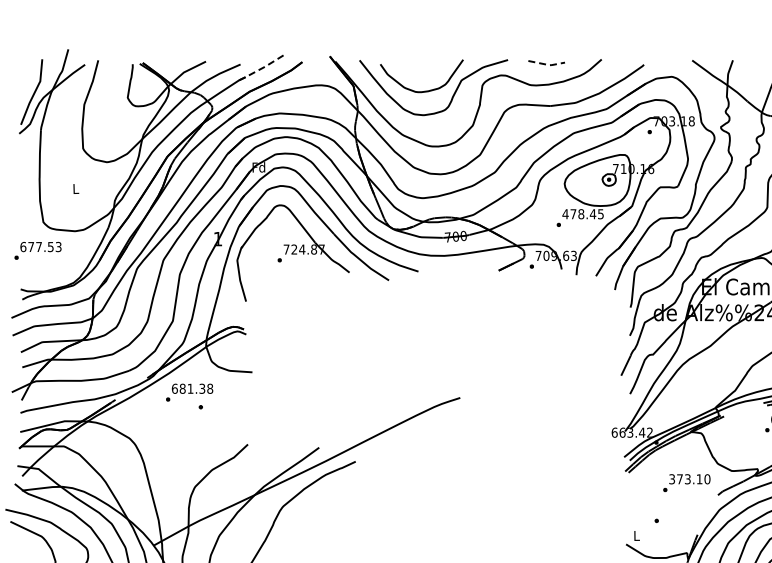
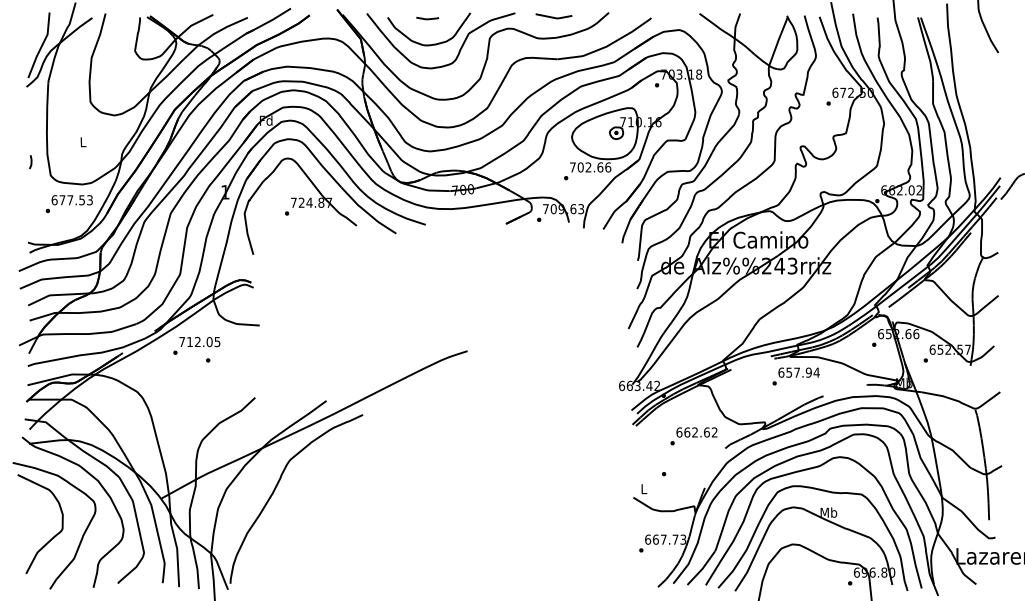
line: (420, 65) -> (427, 18), added
line: (548, 65) -> (555, 18), dashed -> solid
line: (262, 68) -> (269, 21), dashed -> solid
line: (23, 209) -> (30, 162), added
text: (583, 214) -> (590, 167), 478.45 -> 702.66
text: (37, 250) -> (68, 203), moved
text: (192, 388) -> (199, 341), 681.38 -> 712.05
text: (689, 479) -> (696, 432), 373.10 -> 662.62

